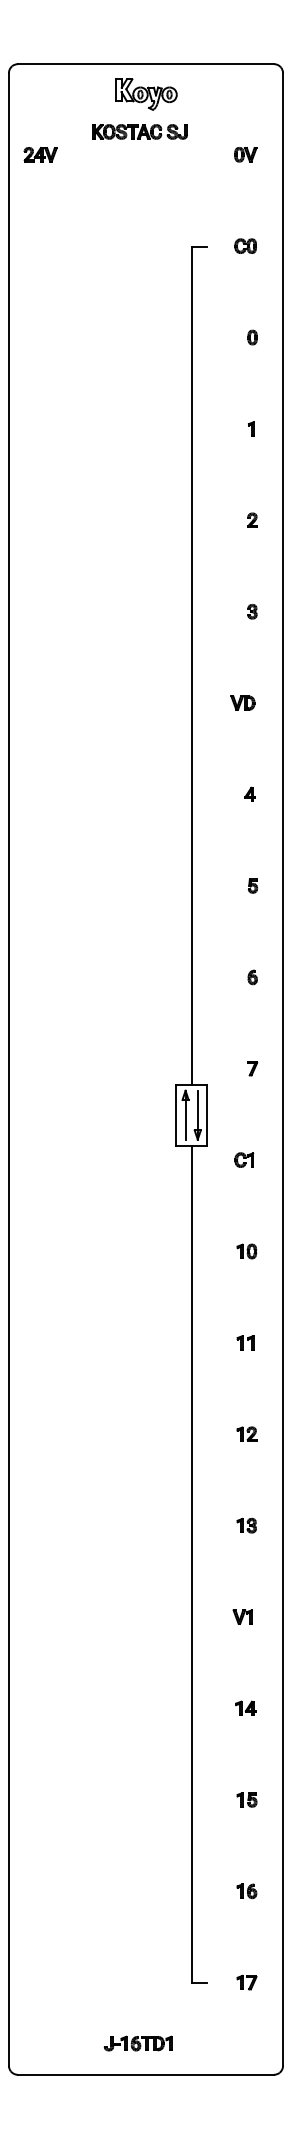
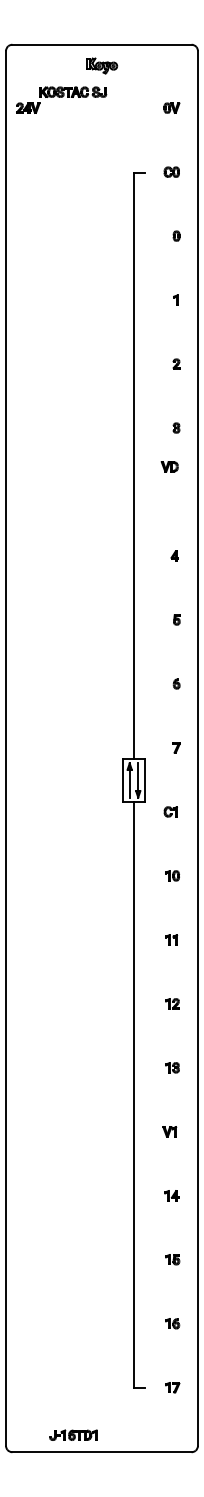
part: (146, 94) -> (102, 66), size x0.7
part: (139, 131) -> (72, 91), moved
part: (242, 702) -> (169, 466), moved
part: (137, 2043) -> (72, 1435), moved

